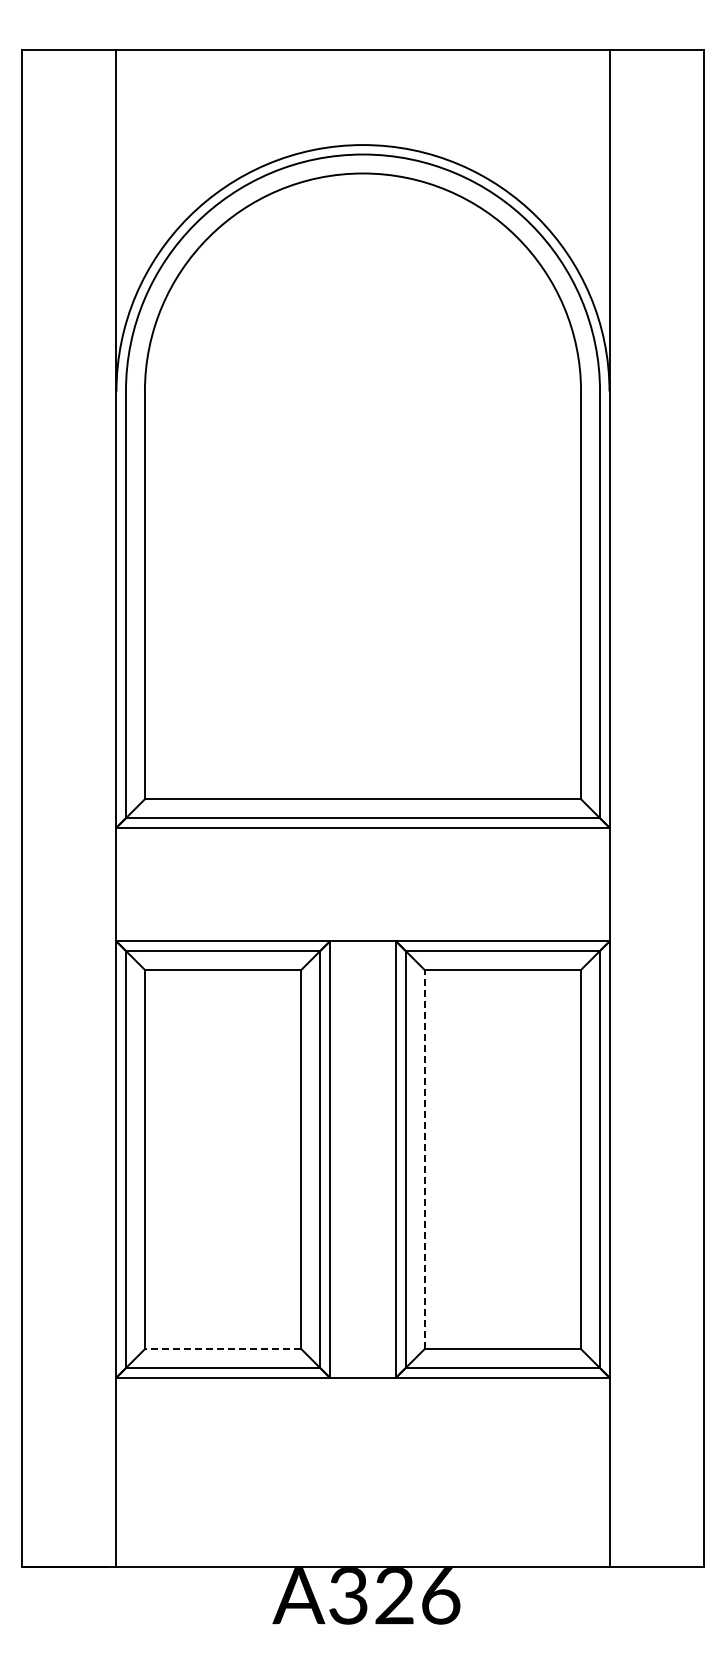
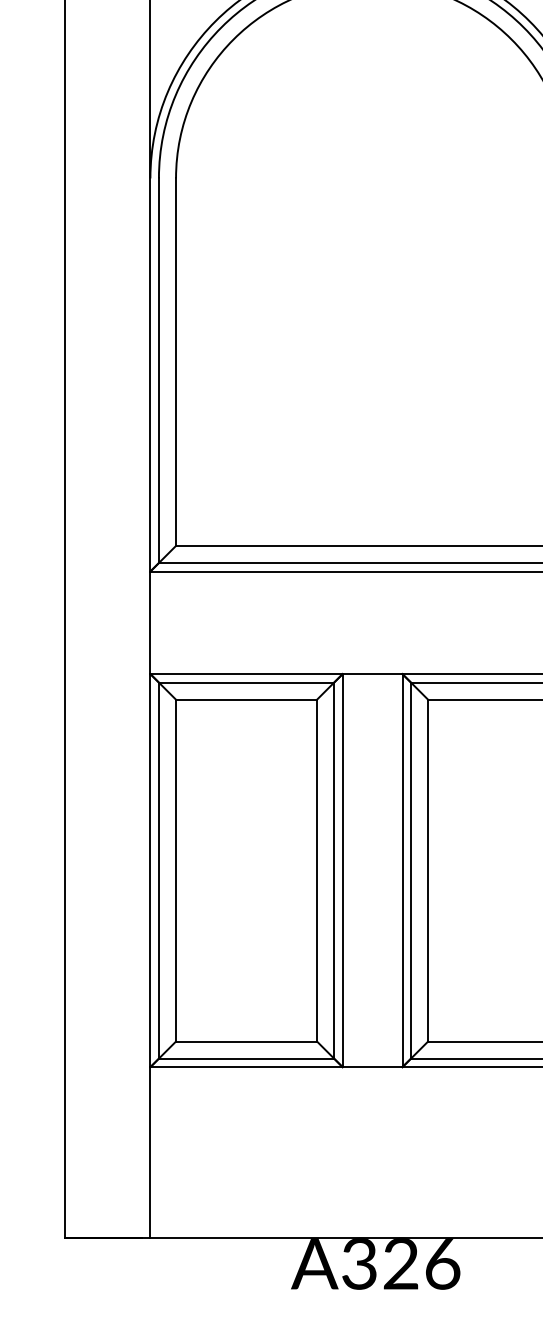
line: (424, 1159) -> (428, 870), dashed -> solid
line: (222, 1349) -> (245, 1041), dashed -> solid

